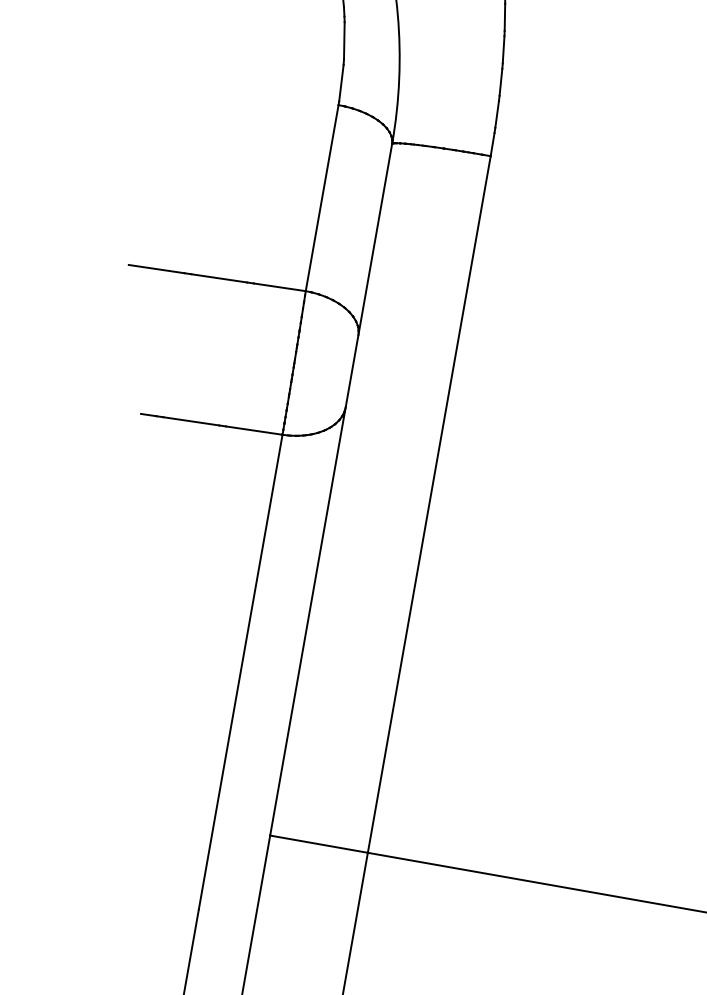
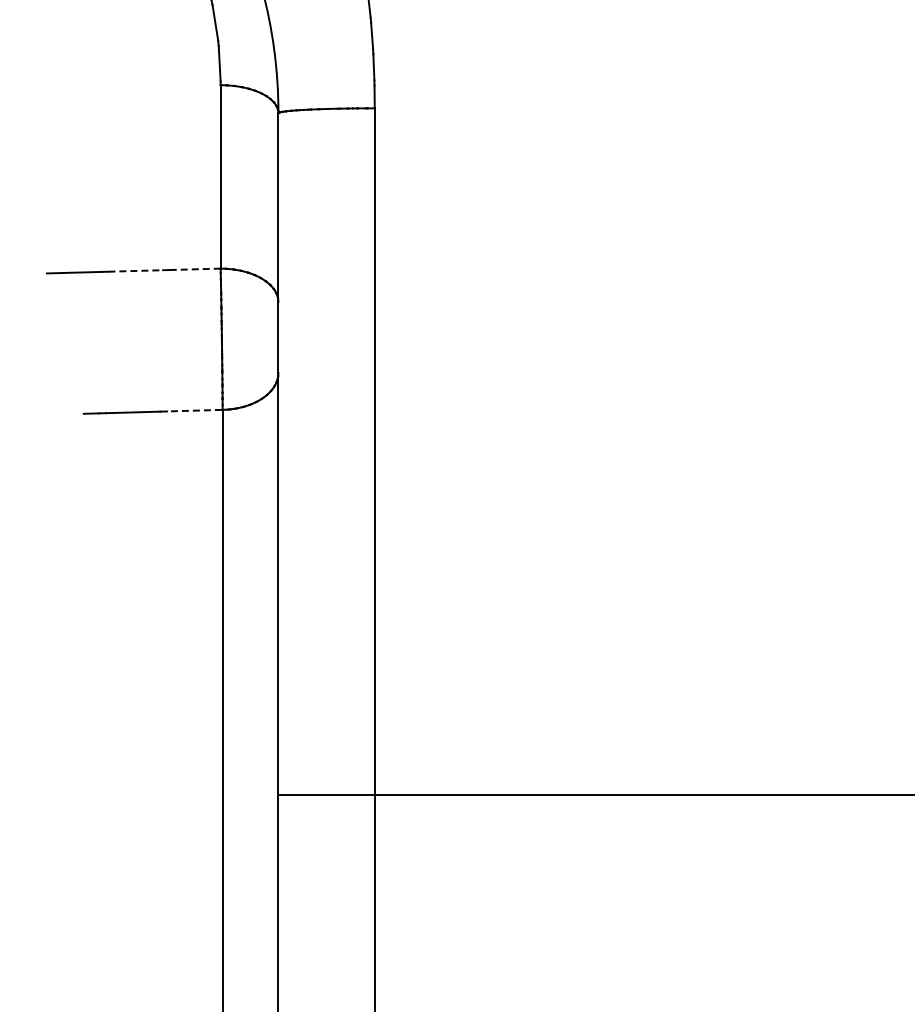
line: (220, 278) -> (136, 270), solid -> dashed
line: (280, 287) -> (195, 269), solid -> dashed
line: (253, 430) -> (194, 410), solid -> dashed

